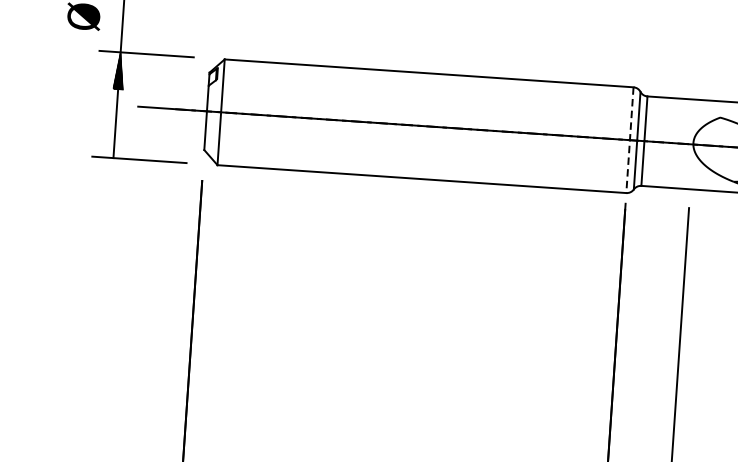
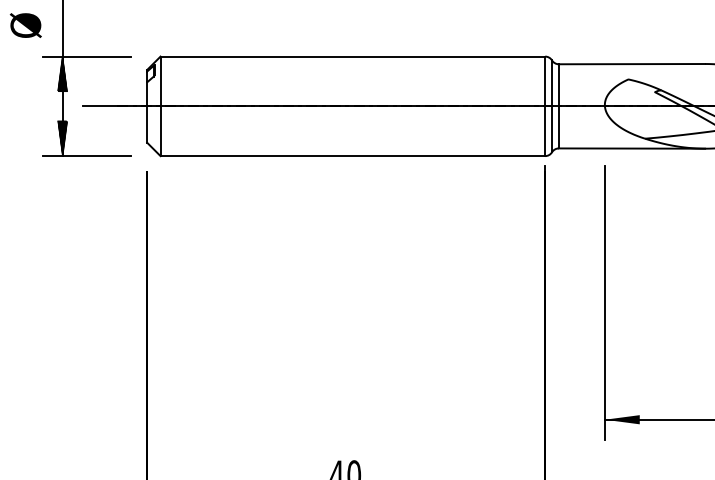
hatch: (114, 139) -> (62, 138), added
line: (630, 140) -> (545, 106), dashed -> solid

